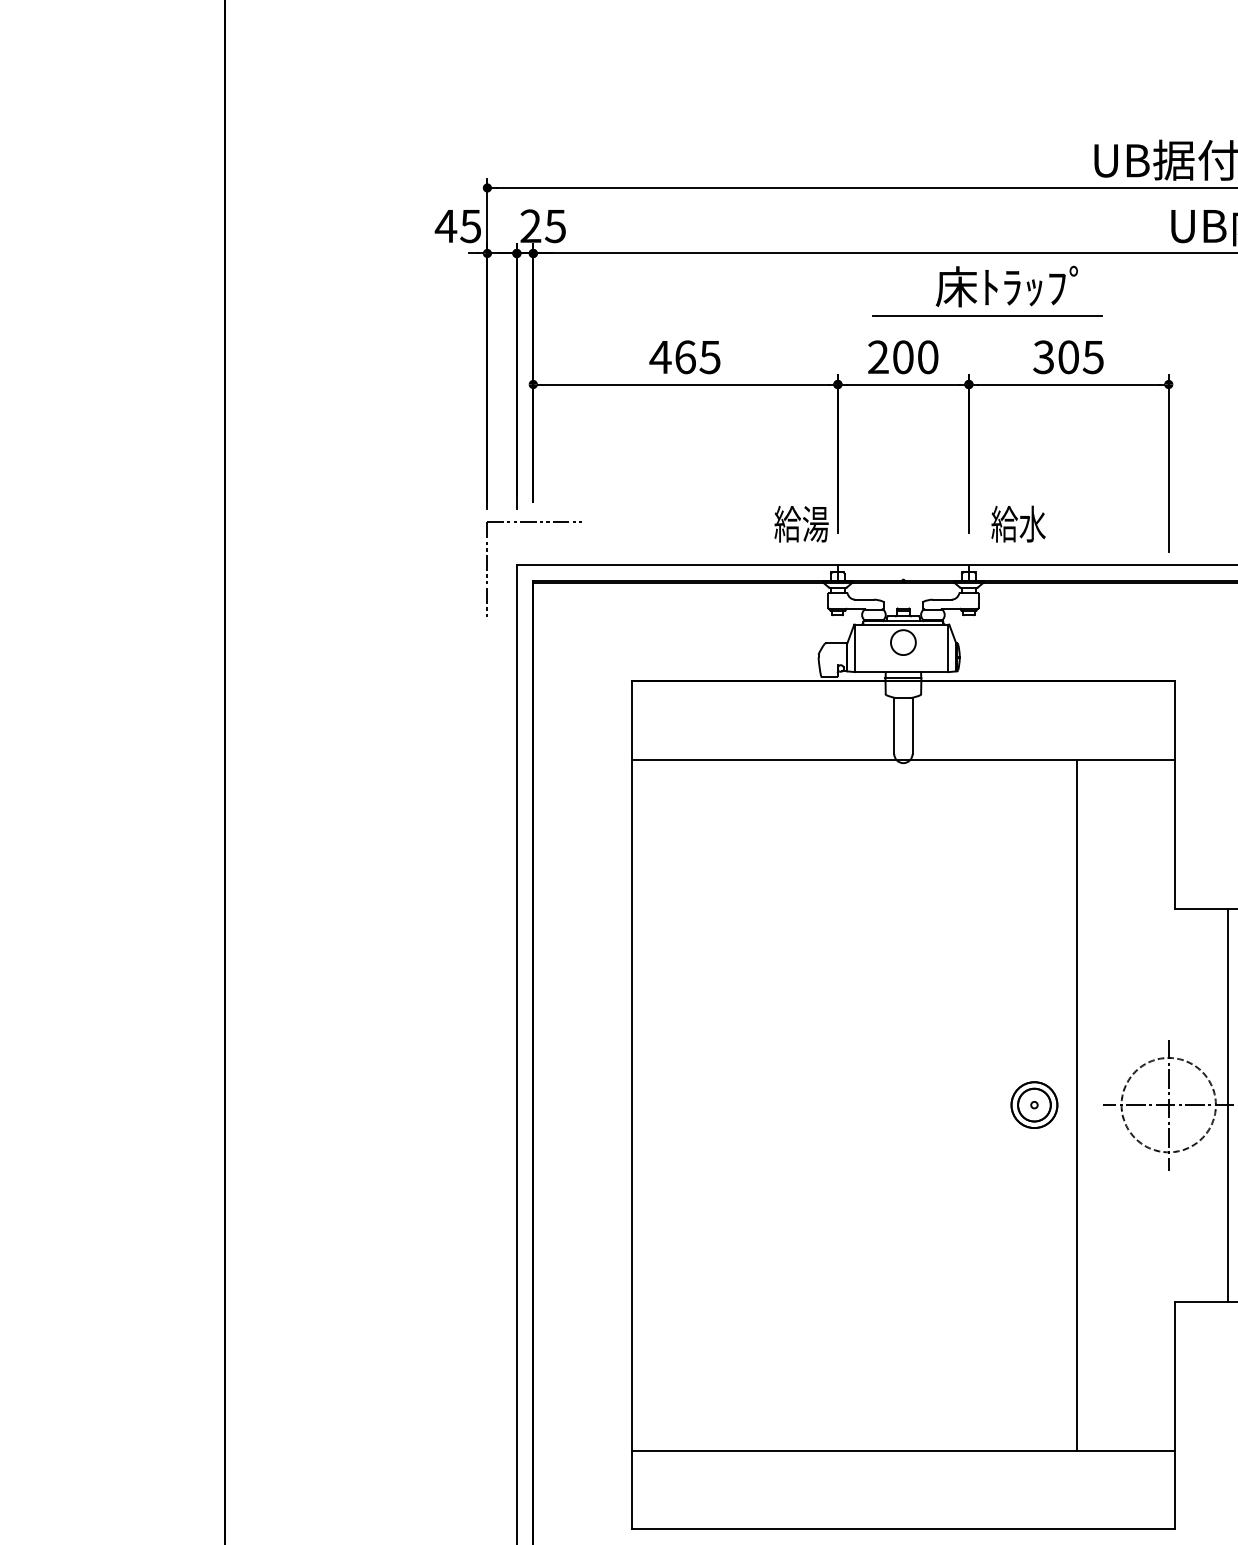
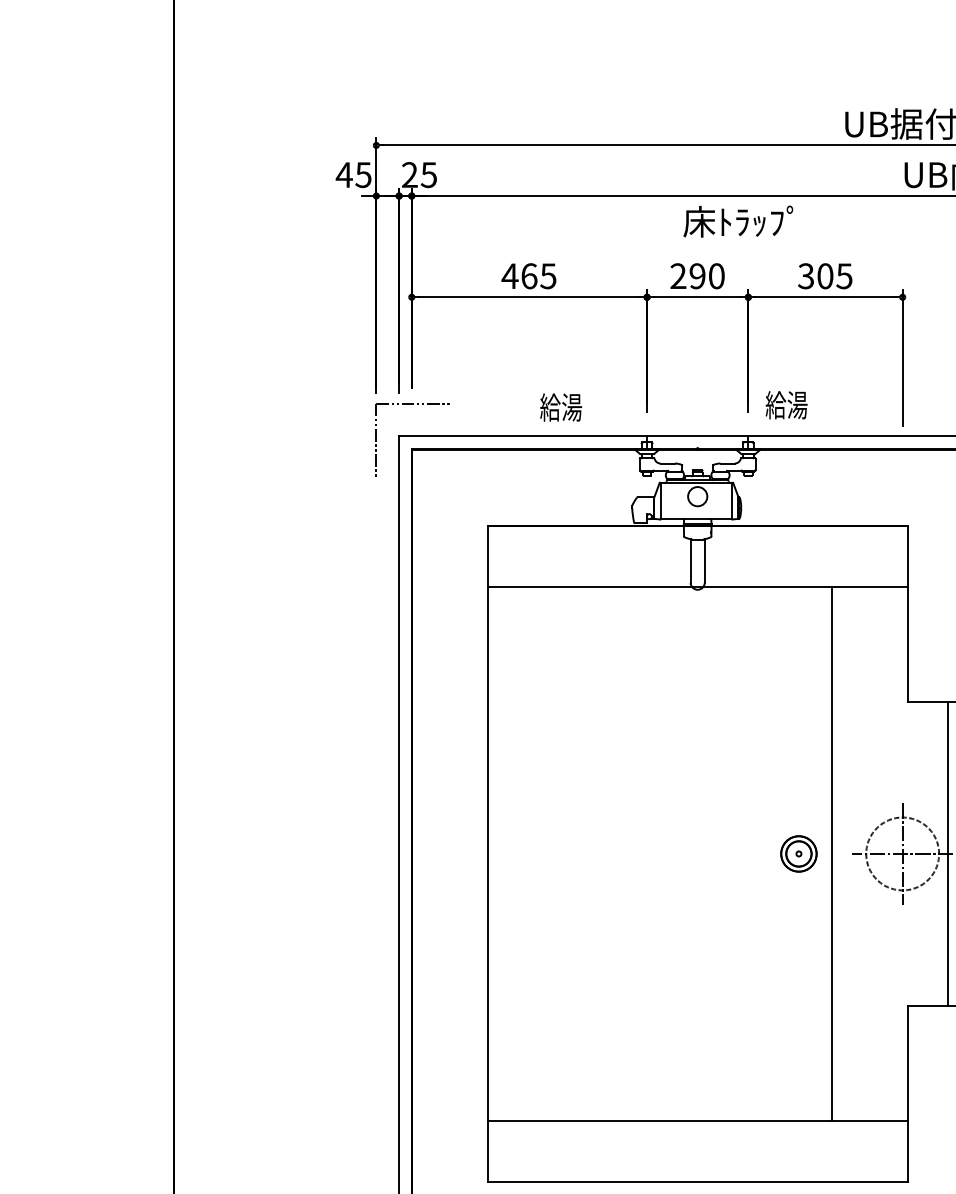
text: (1006, 286) -> (737, 221), moved
line: (987, 315) -> (762, 243), removed
text: (903, 357) -> (697, 276), 200 -> 290
text: (801, 523) -> (561, 406), moved
text: (1032, 523) -> (797, 404), 給水 -> 給湯

